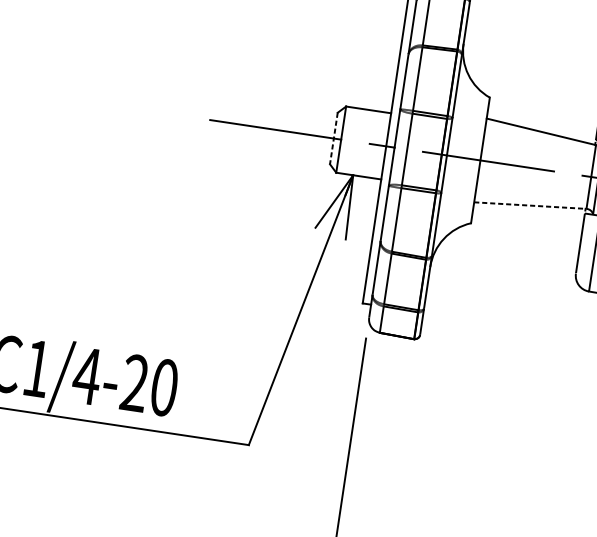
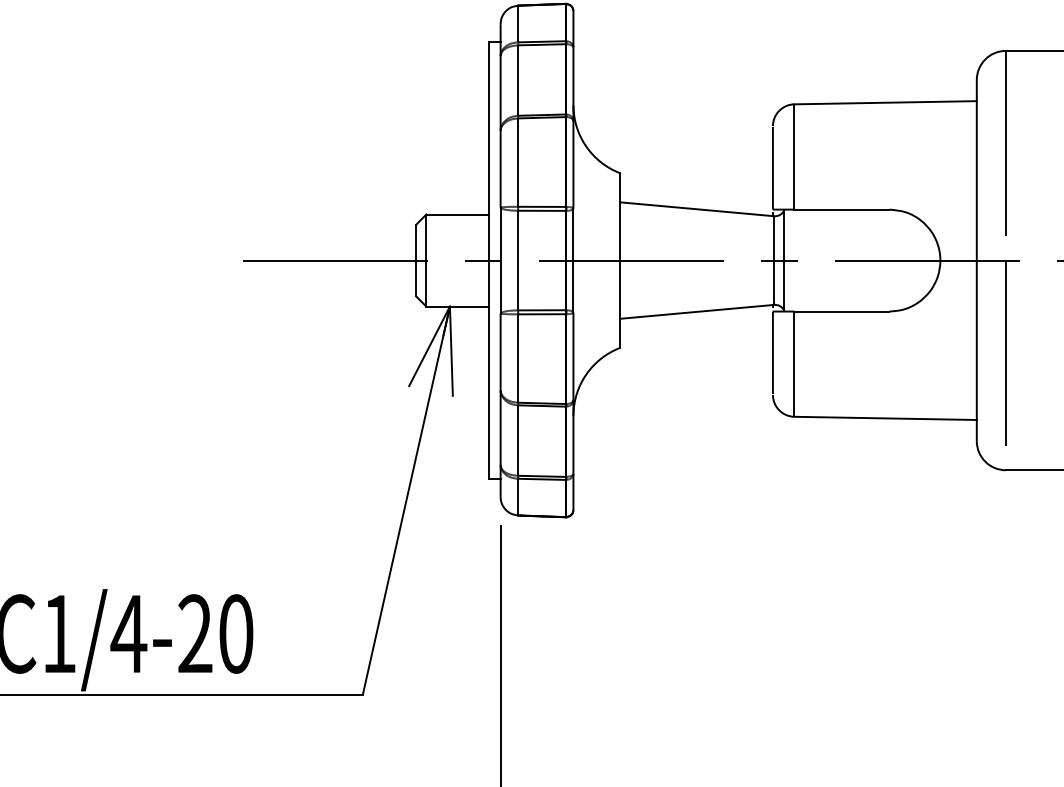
line: (334, 138) -> (416, 260), dashed -> solid
line: (530, 205) -> (697, 311), dashed -> solid

